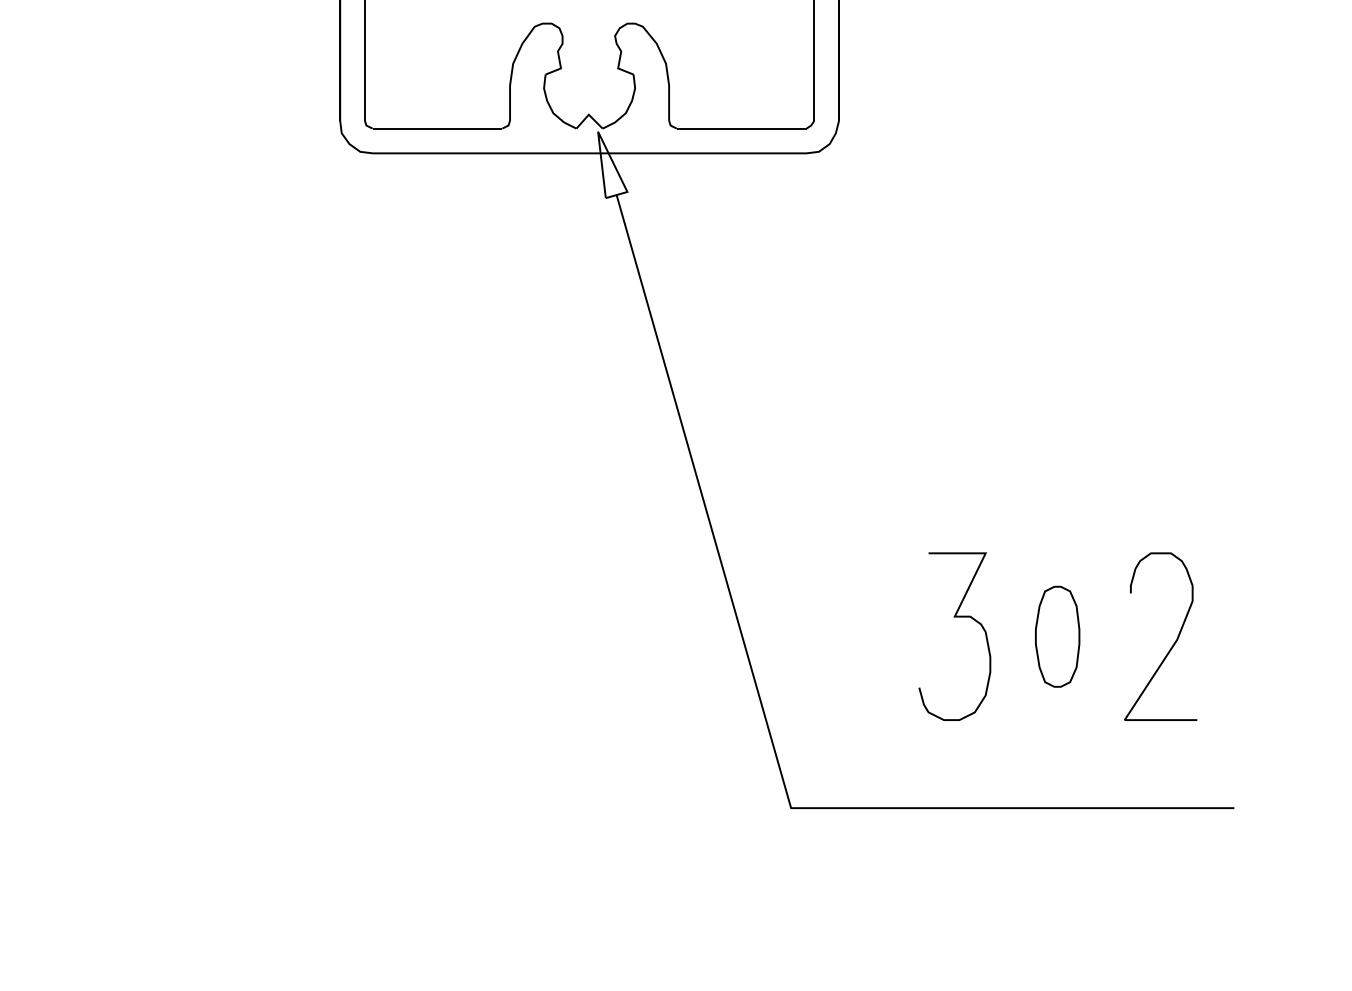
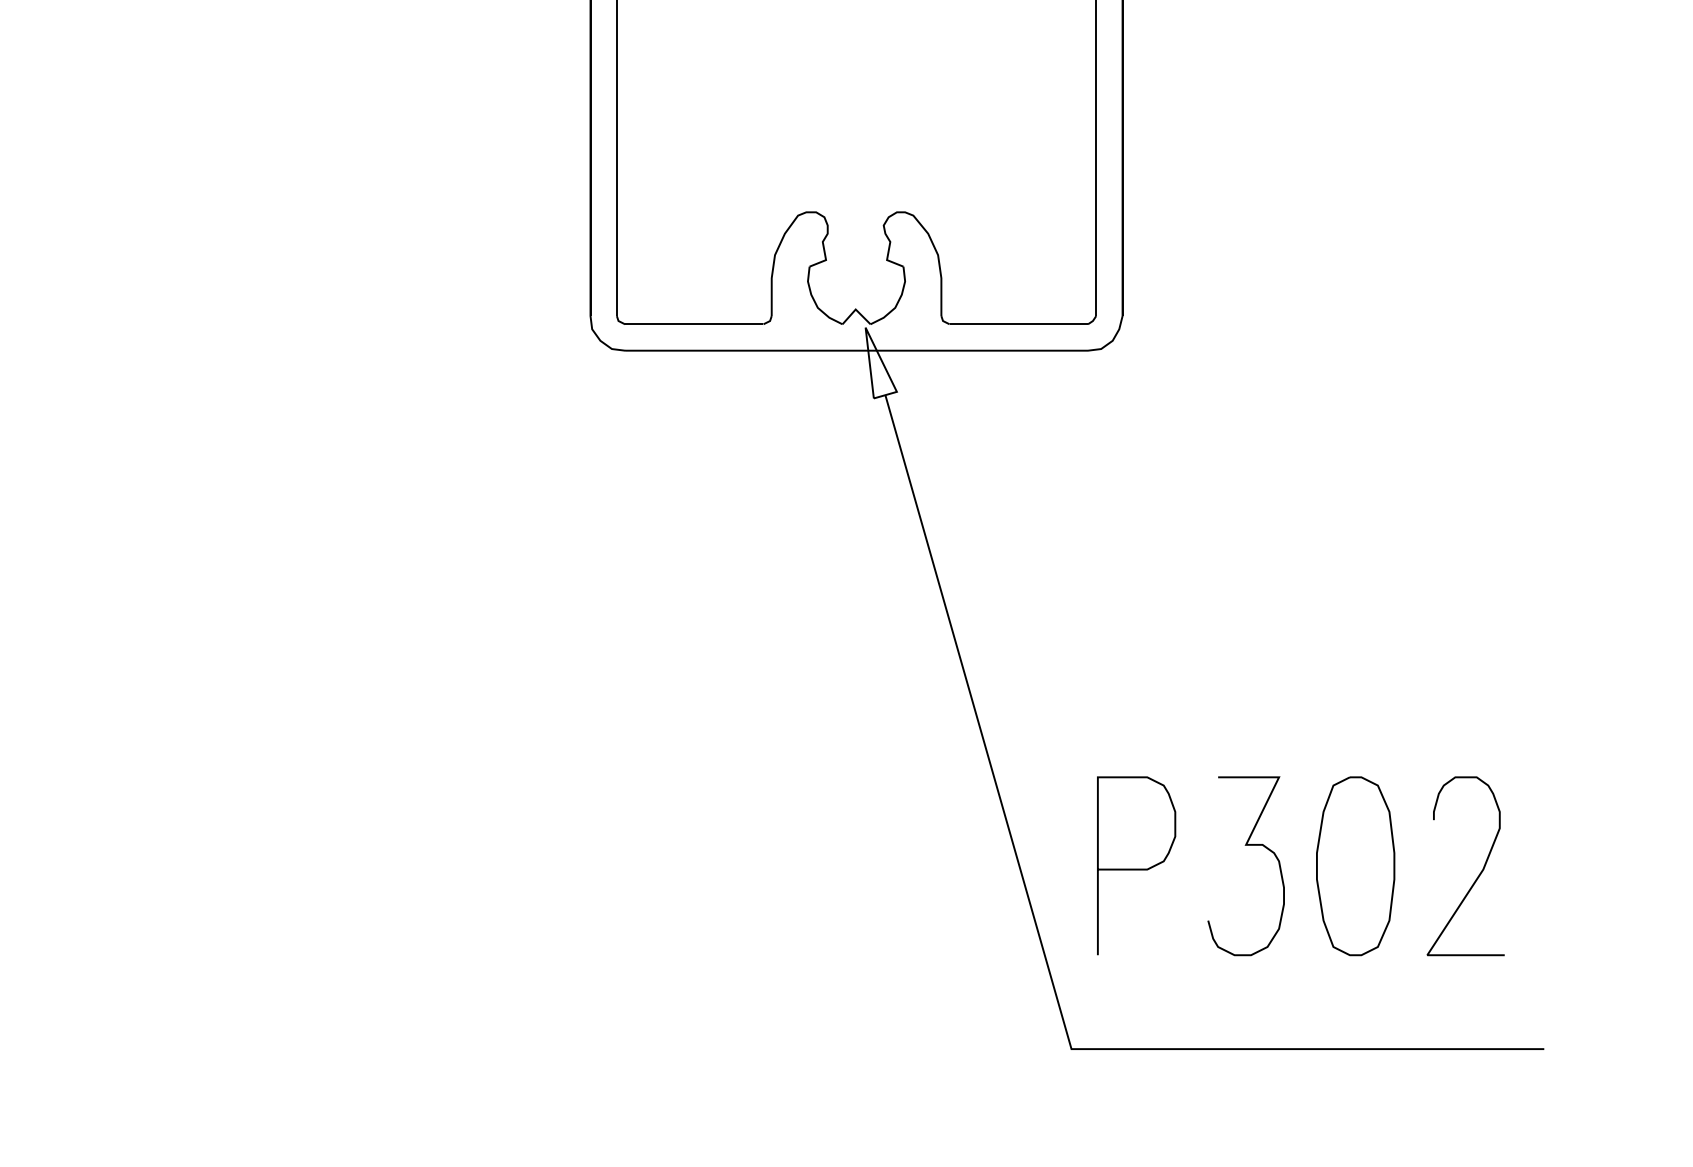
part: (1057, 636) -> (1355, 866), size x1.67
curve: (852, 638) -> (1136, 868), added

